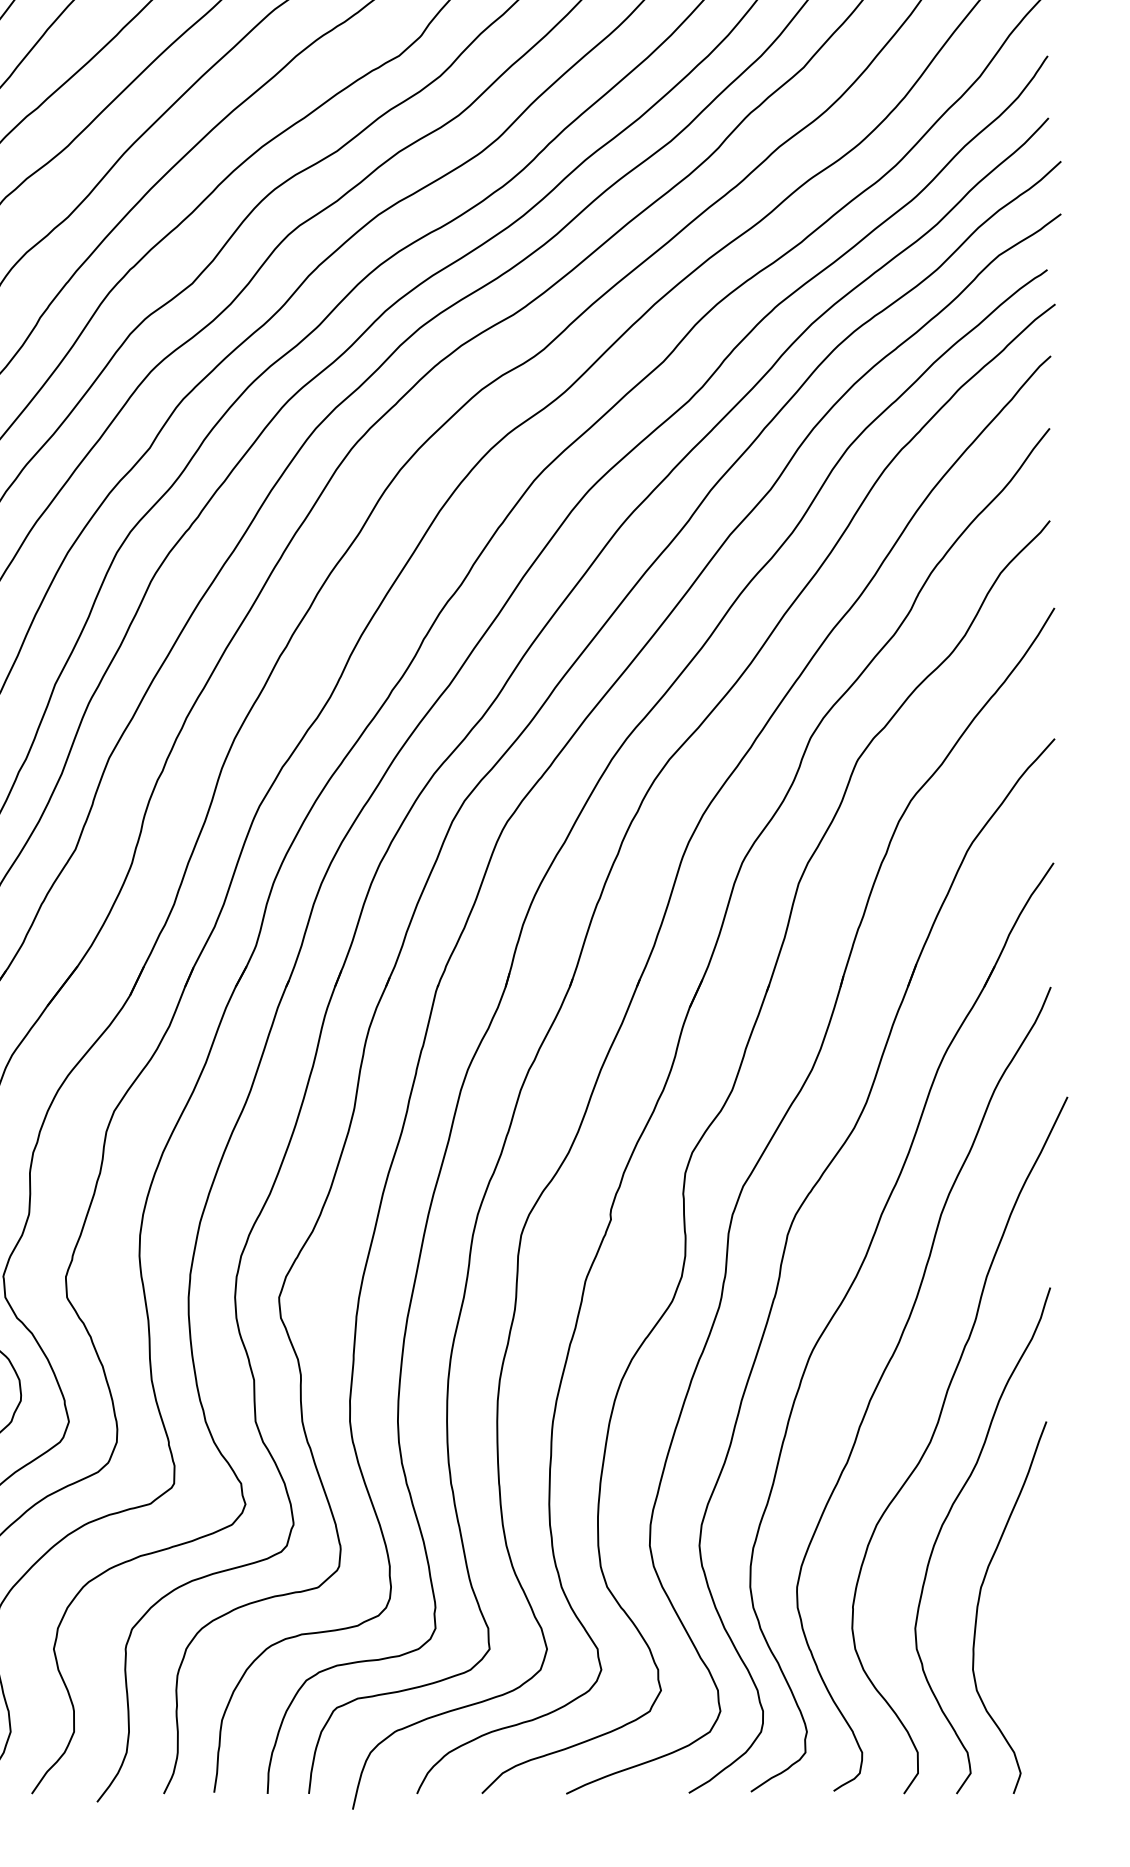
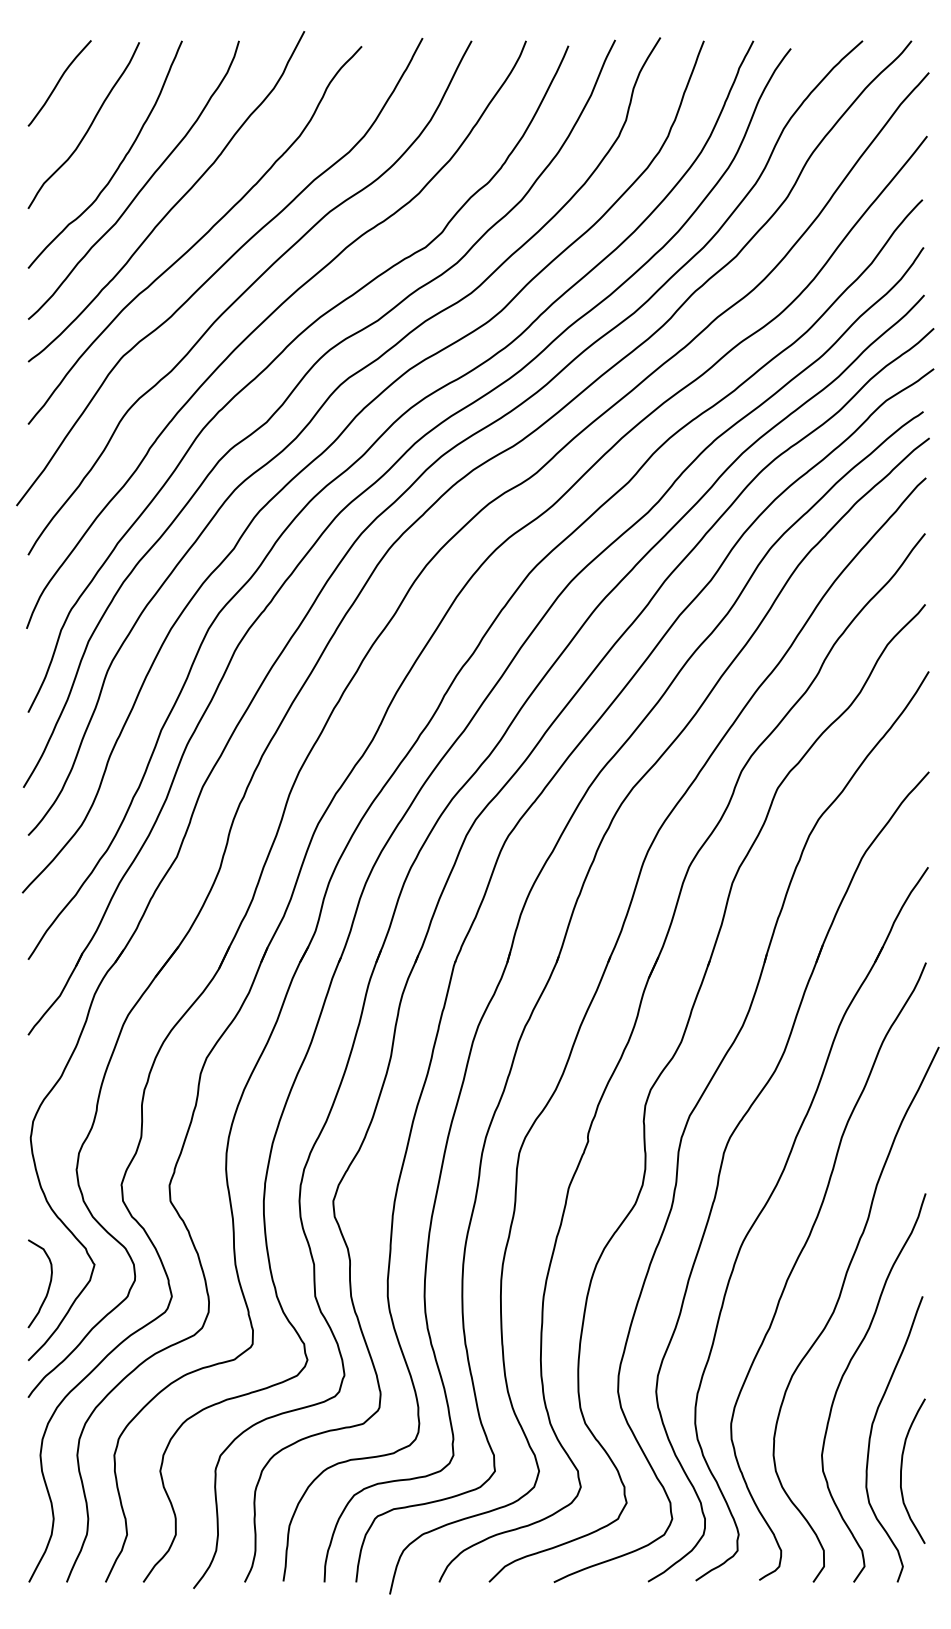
curve: (1020, 1646) -> (902, 1469), added

